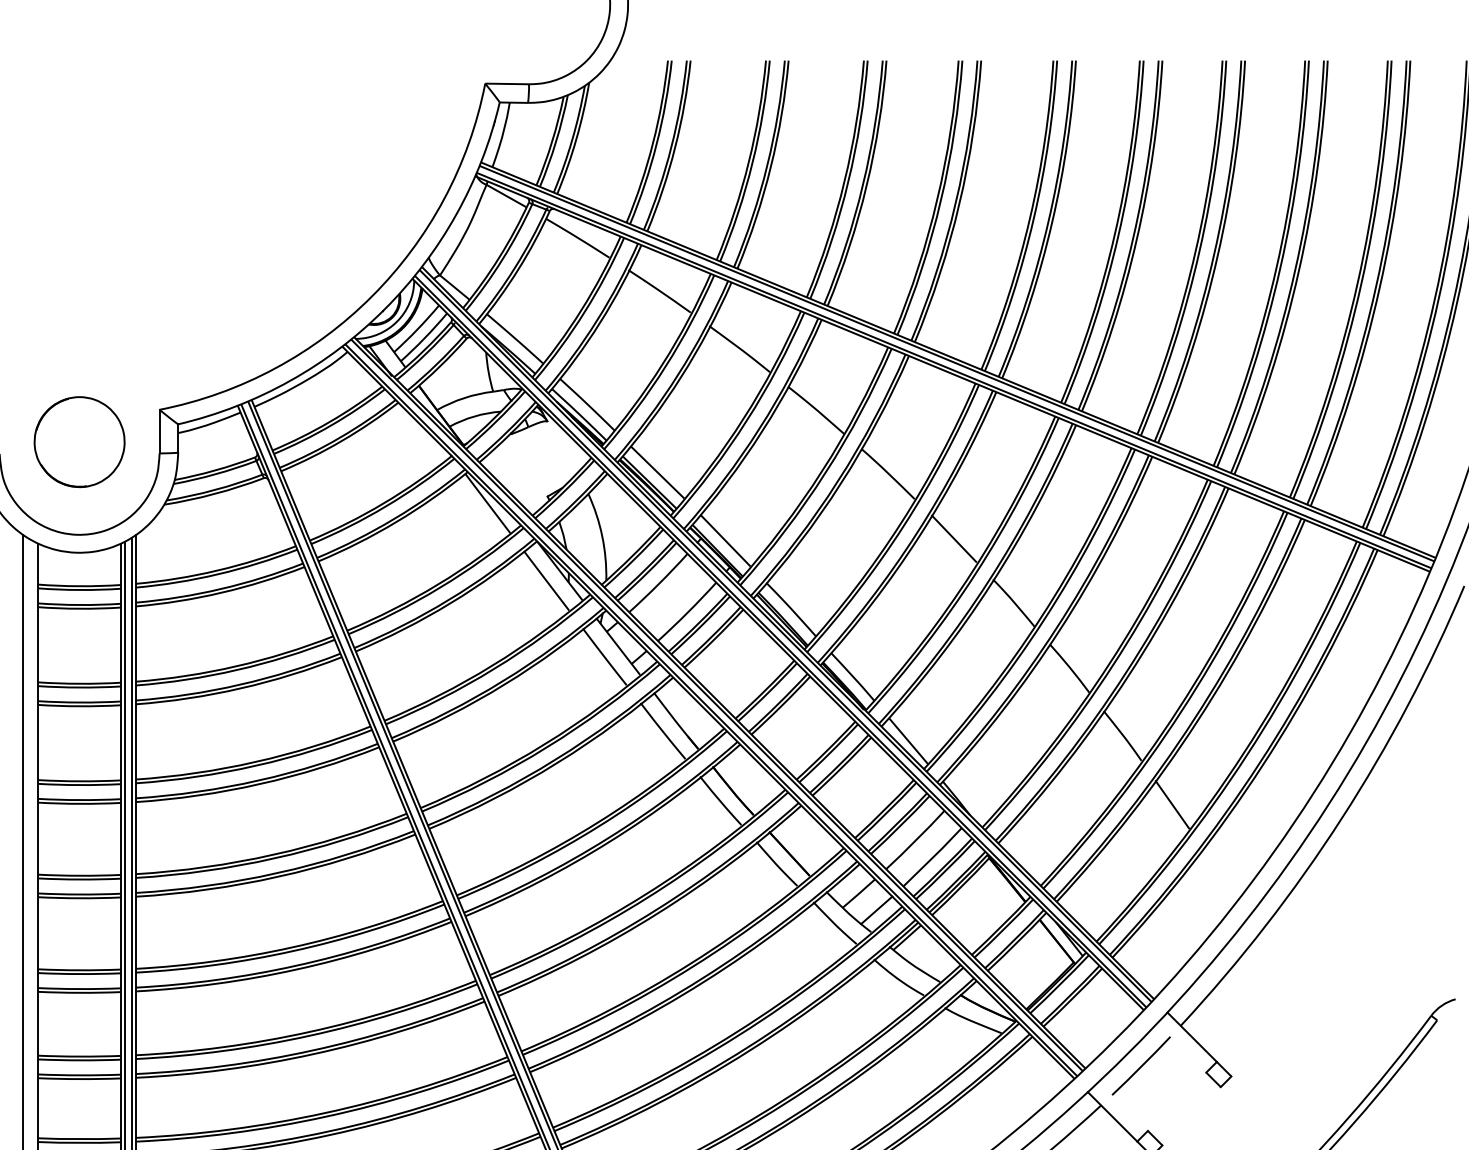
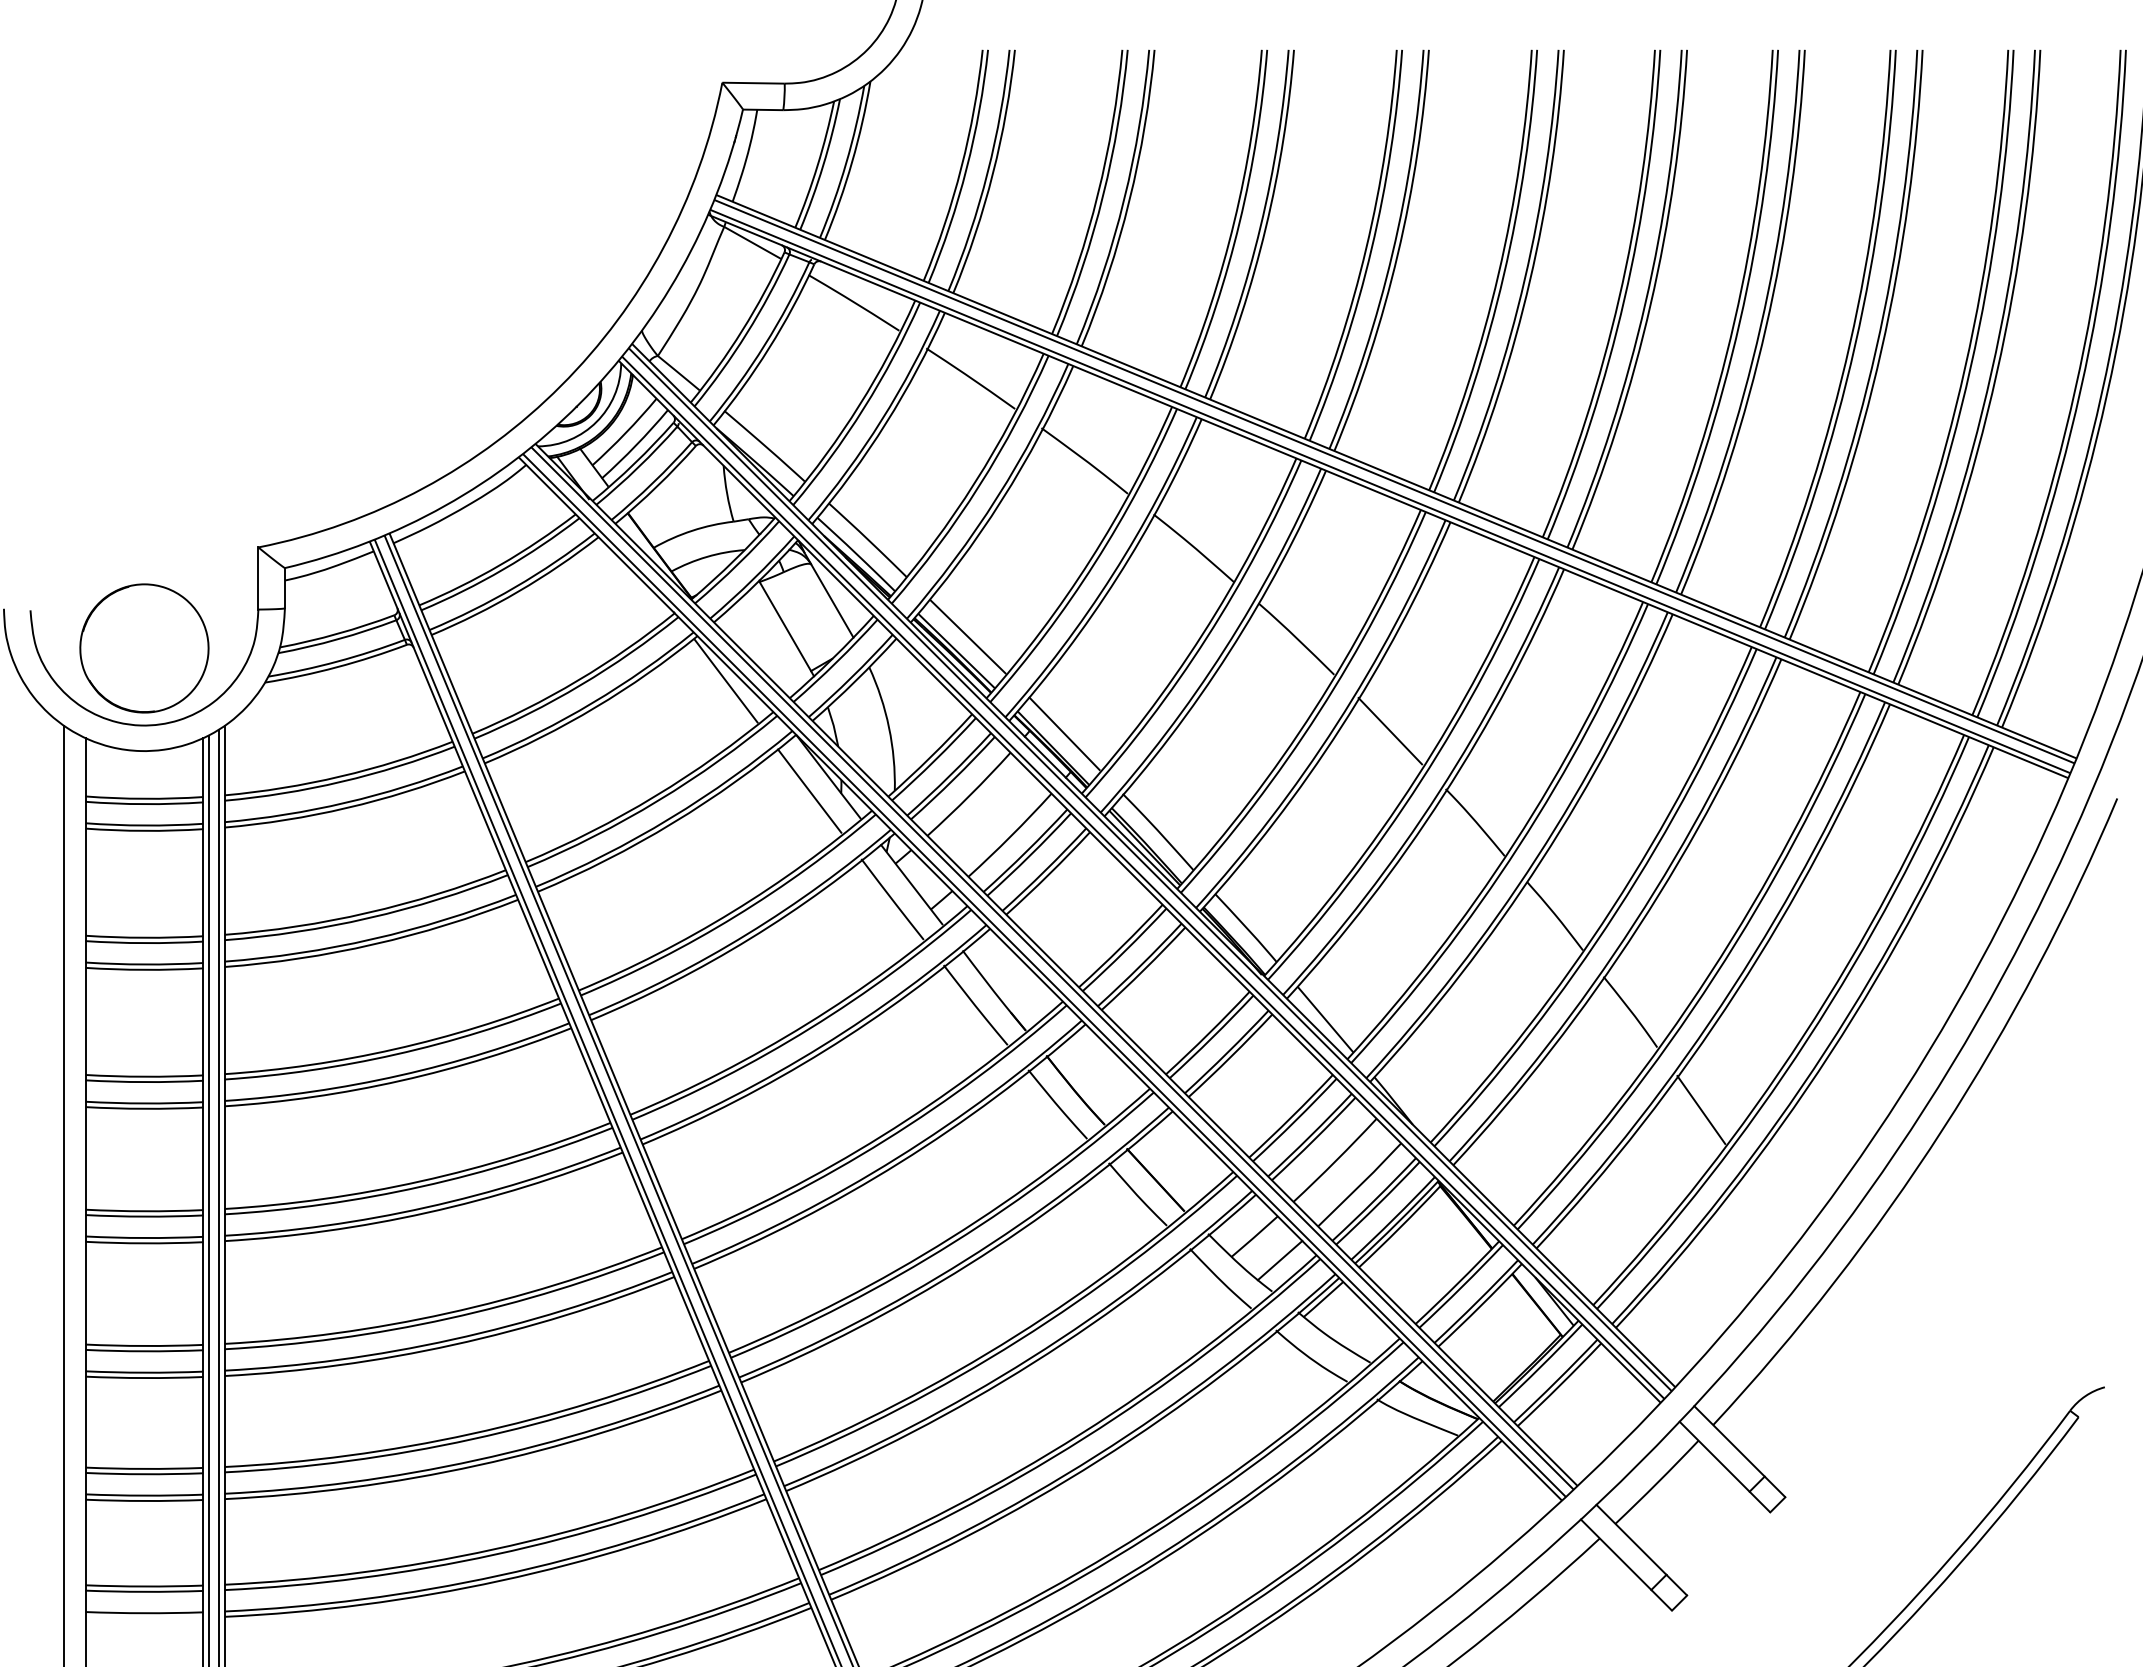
part: (79, 442) -> (144, 648), moved
line: (562, 447) -> (832, 600), added
line: (529, 465) -> (785, 626), added
line: (1181, 1047) -> (1714, 1456), added
line: (1123, 1106) -> (1631, 1539), added

